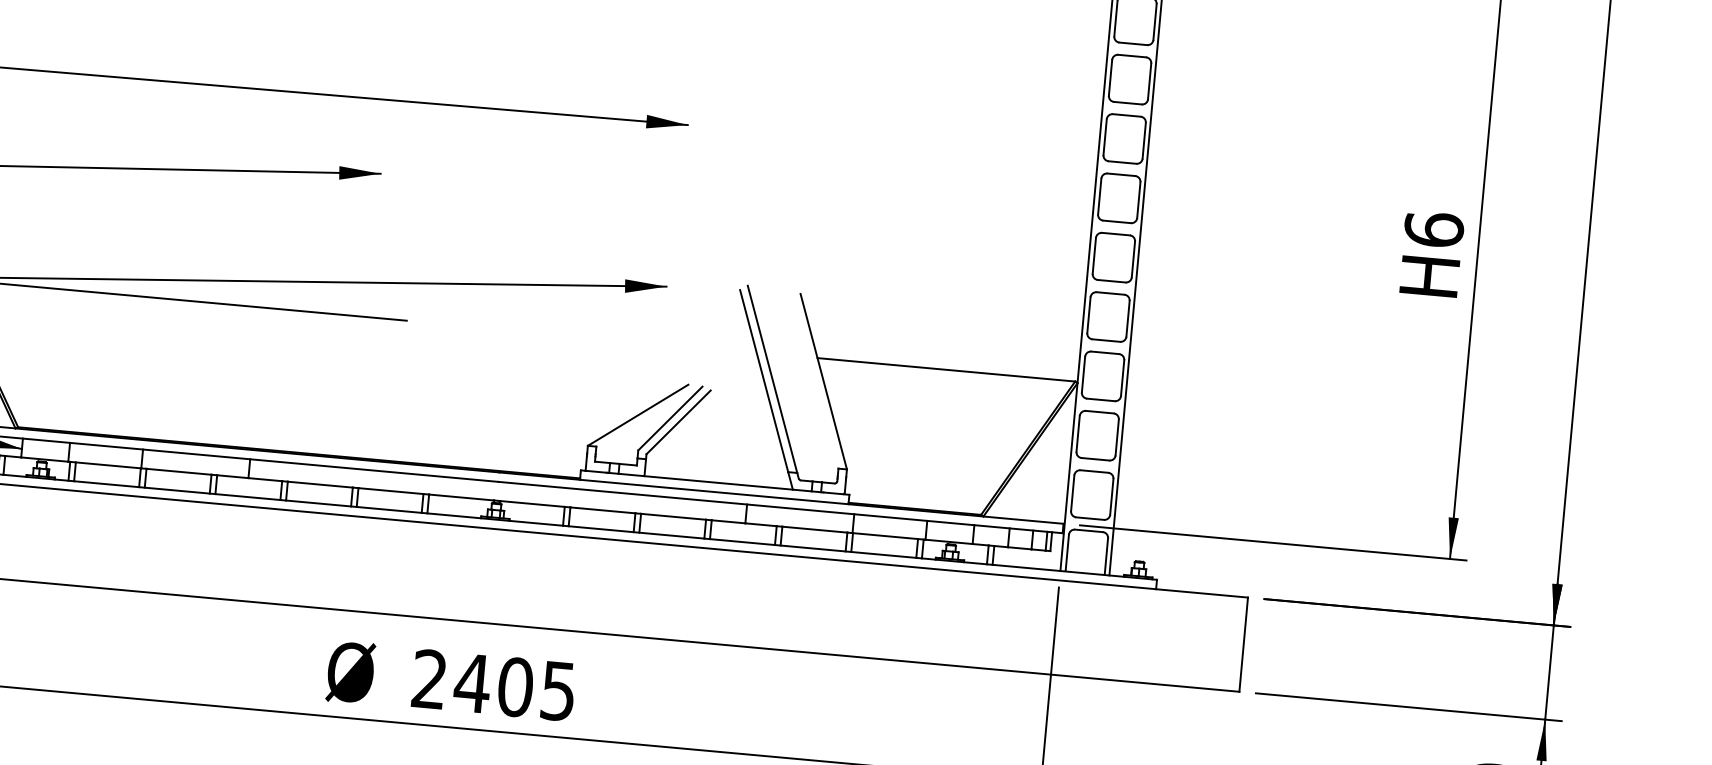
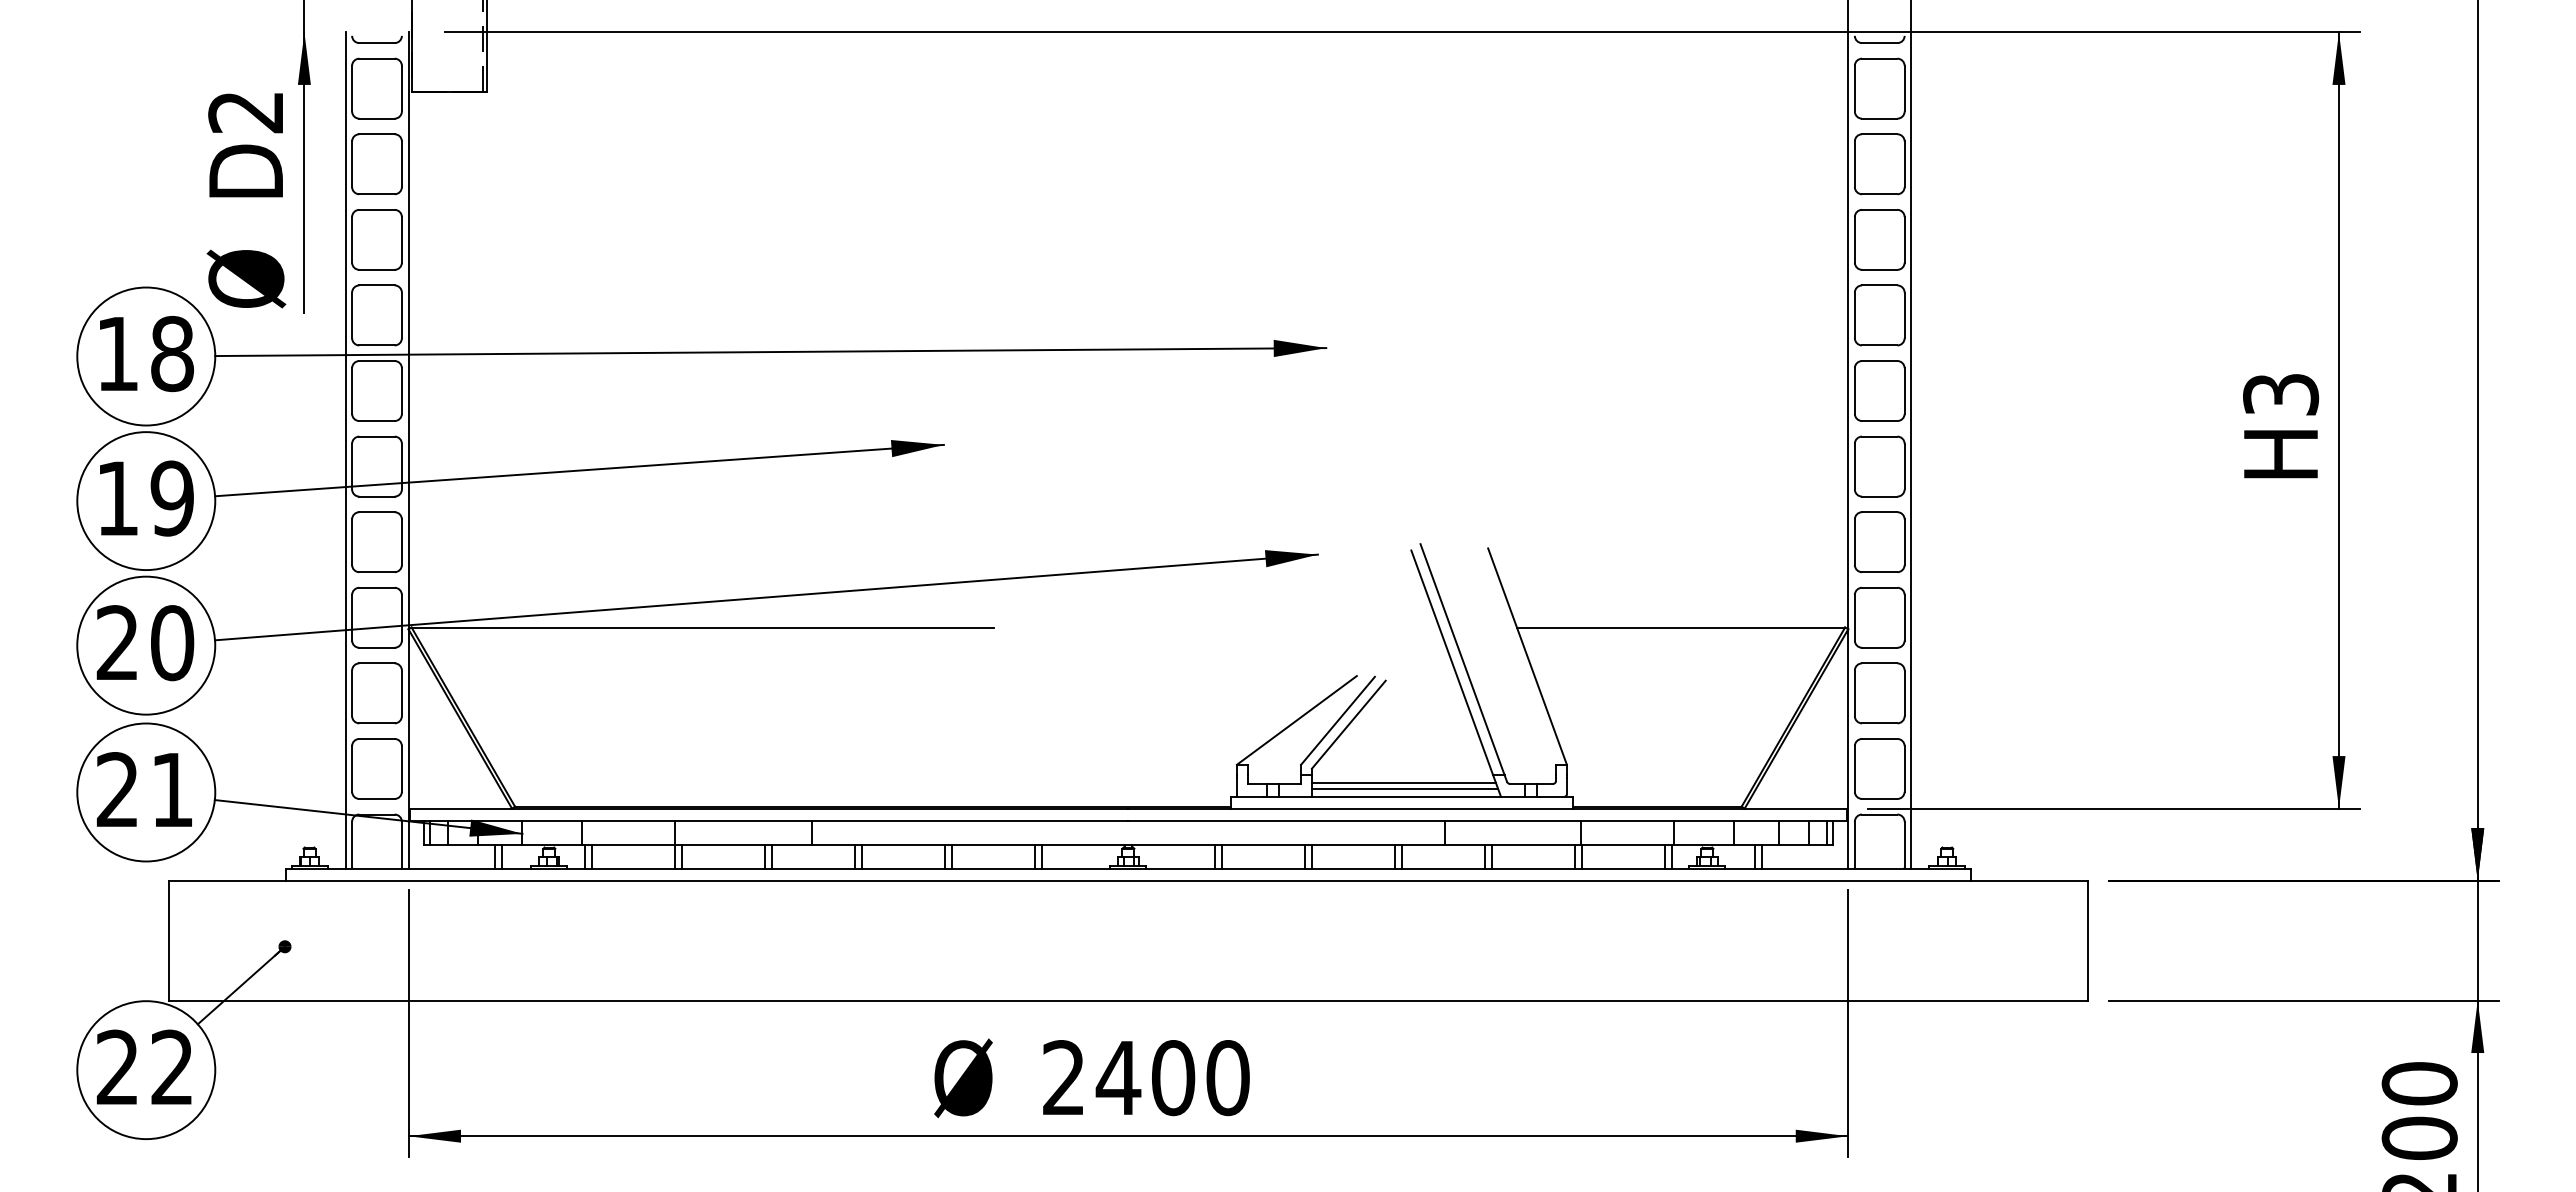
text: (1434, 228) -> (2281, 393), H6 -> H3
line: (717, 472) -> (1403, 783), added
line: (717, 477) -> (1404, 789), added
text: (558, 691) -> (1227, 1078), 2405 -> 2400

